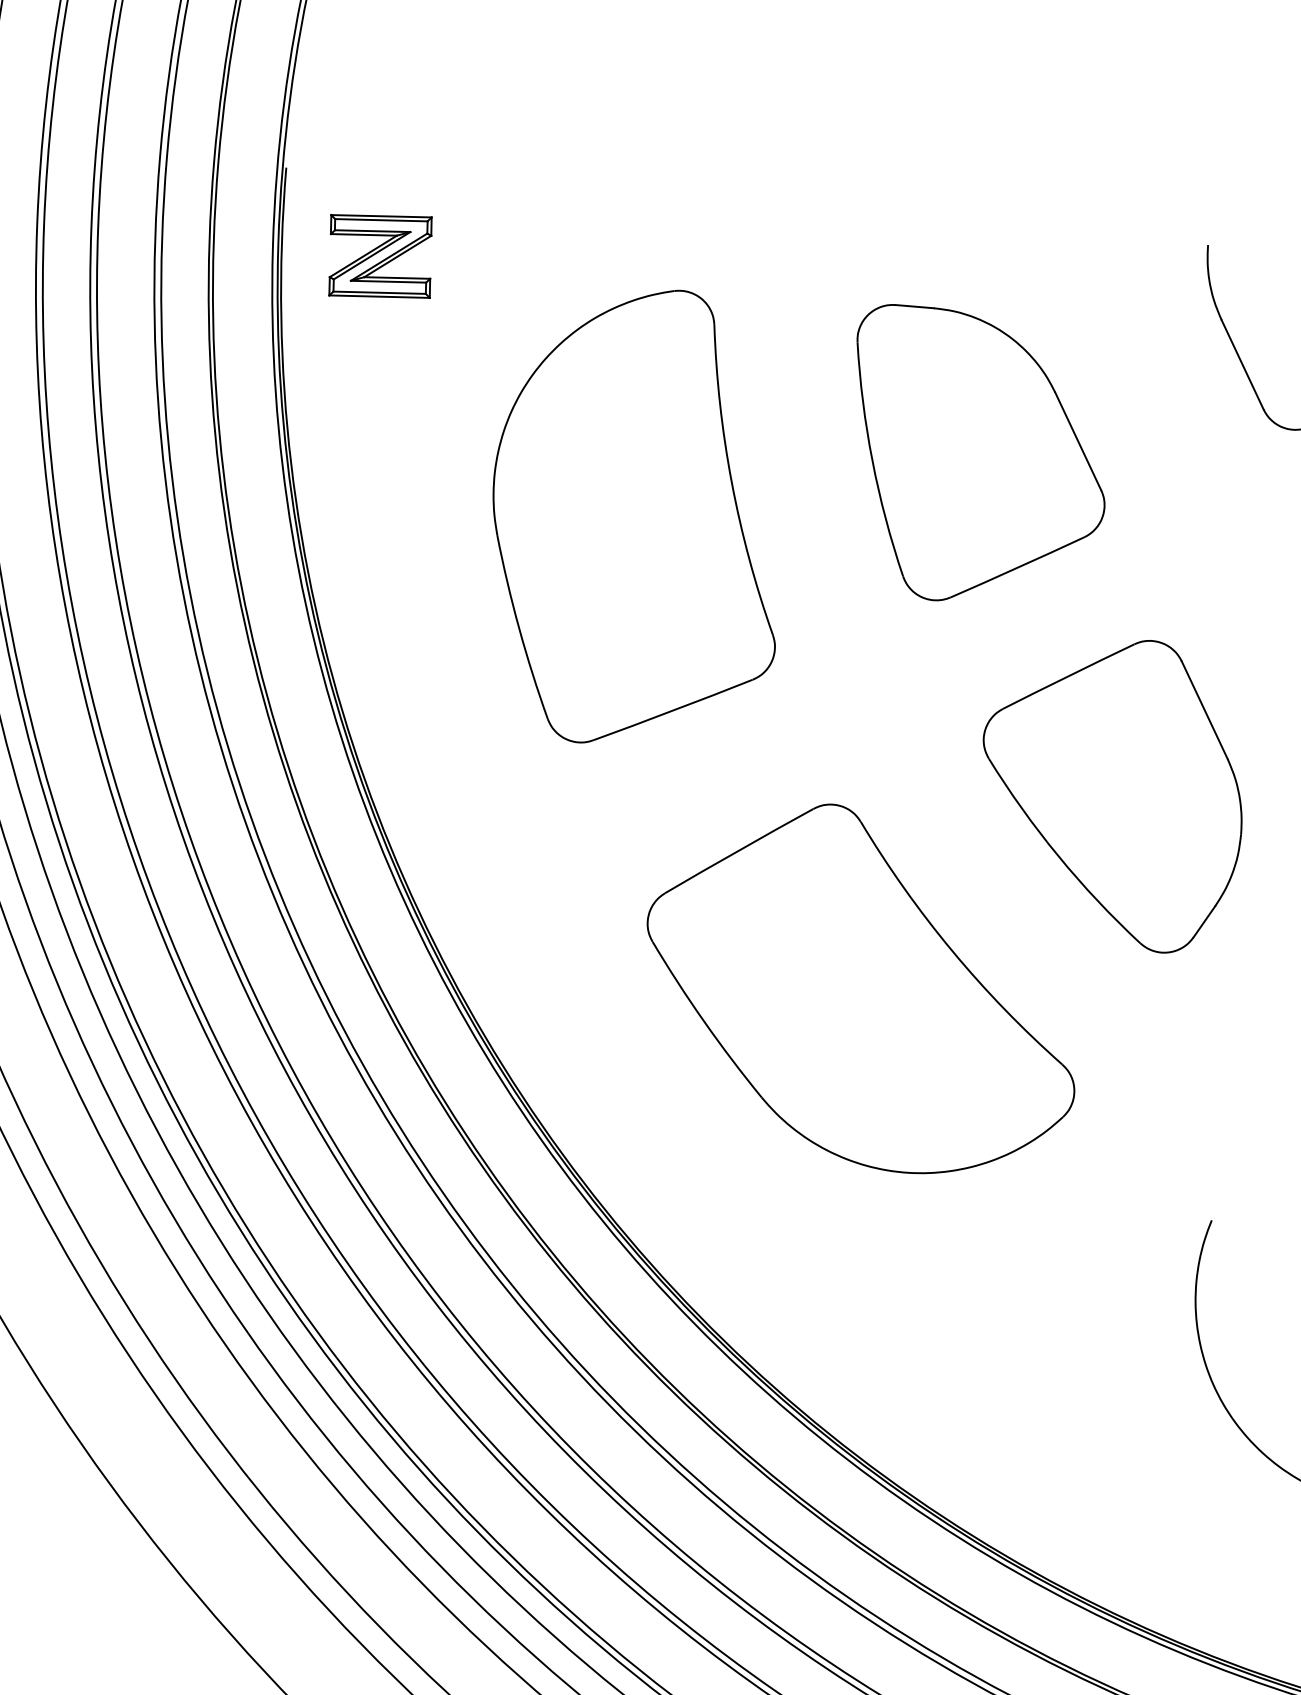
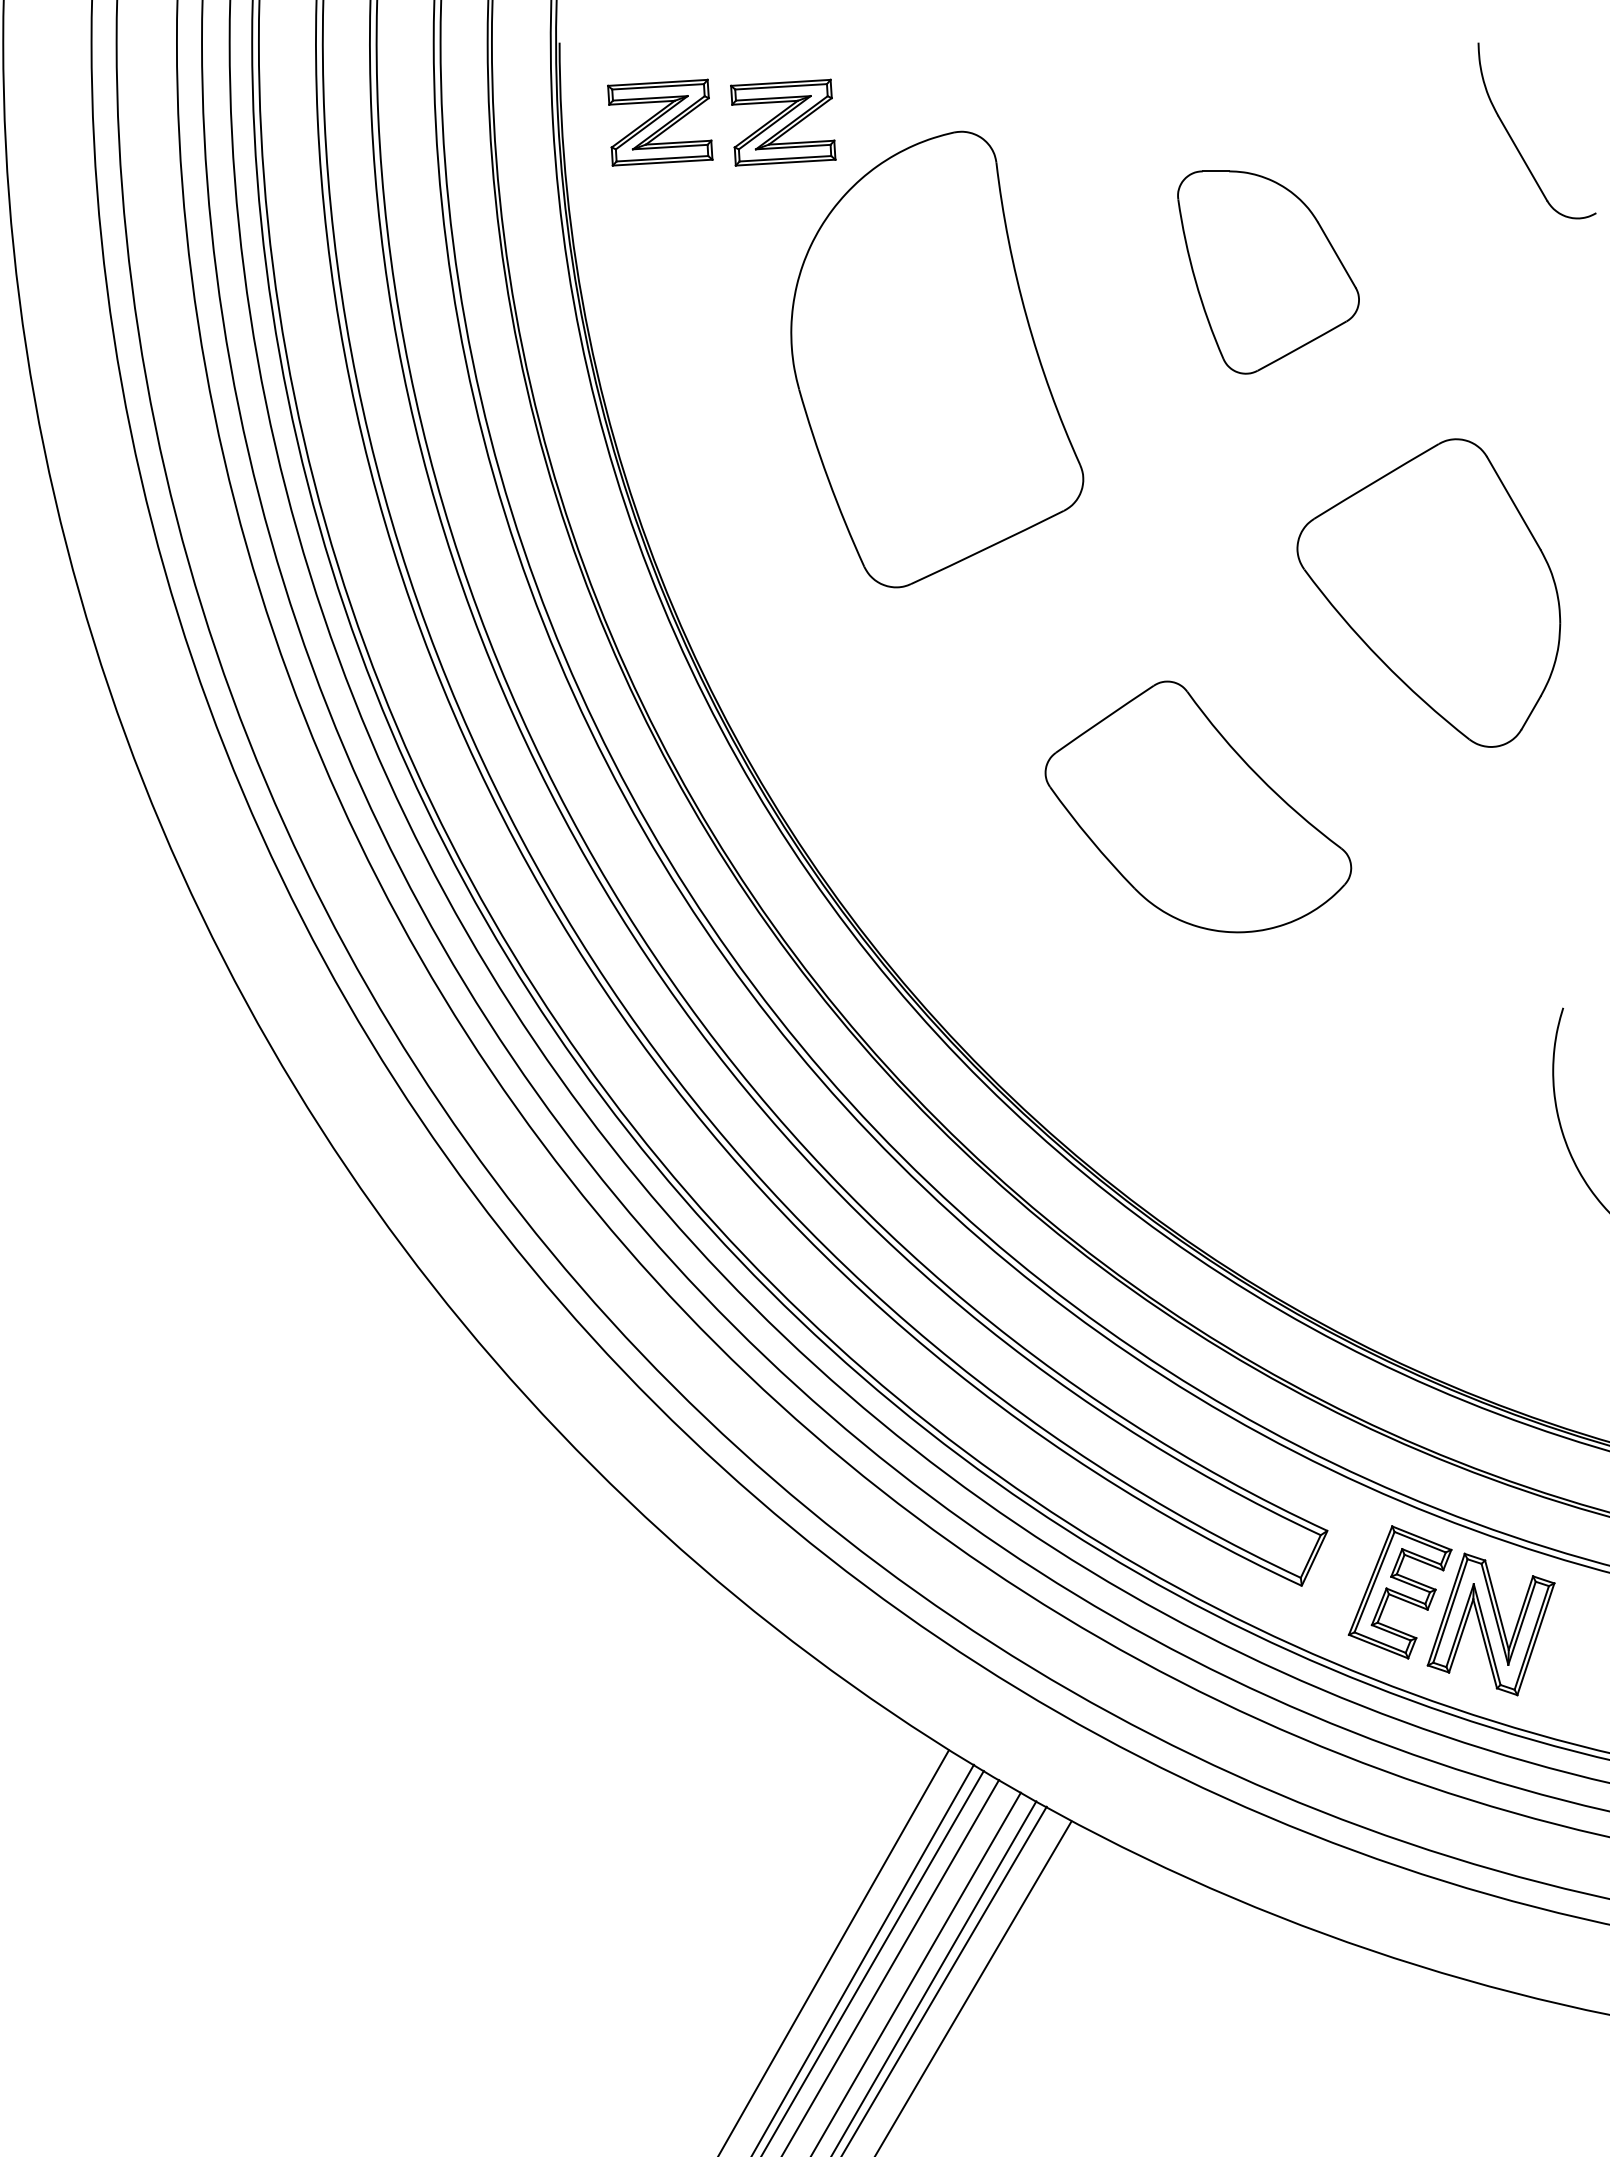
part: (504, 266) -> (783, 122), added
part: (978, 457) -> (1268, 272), size x0.7
part: (862, 987) -> (1198, 806), size x0.7

